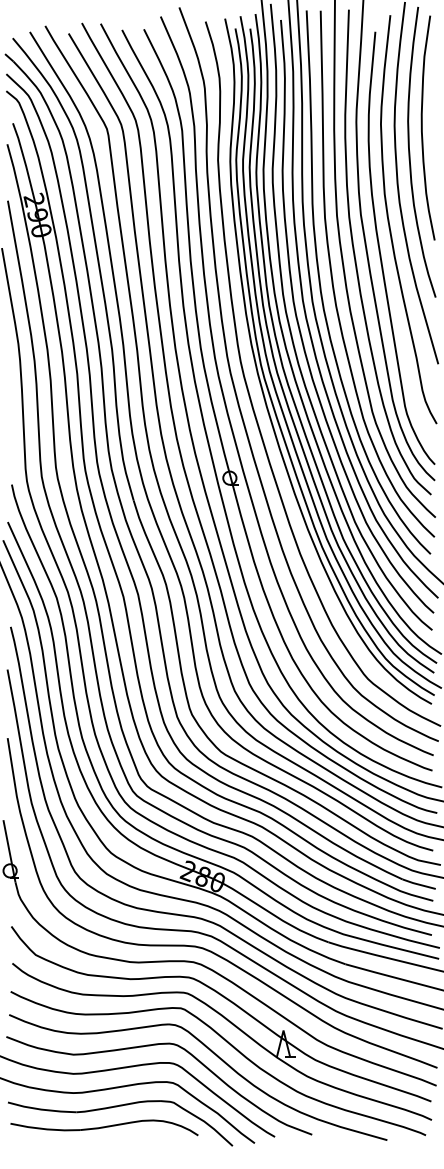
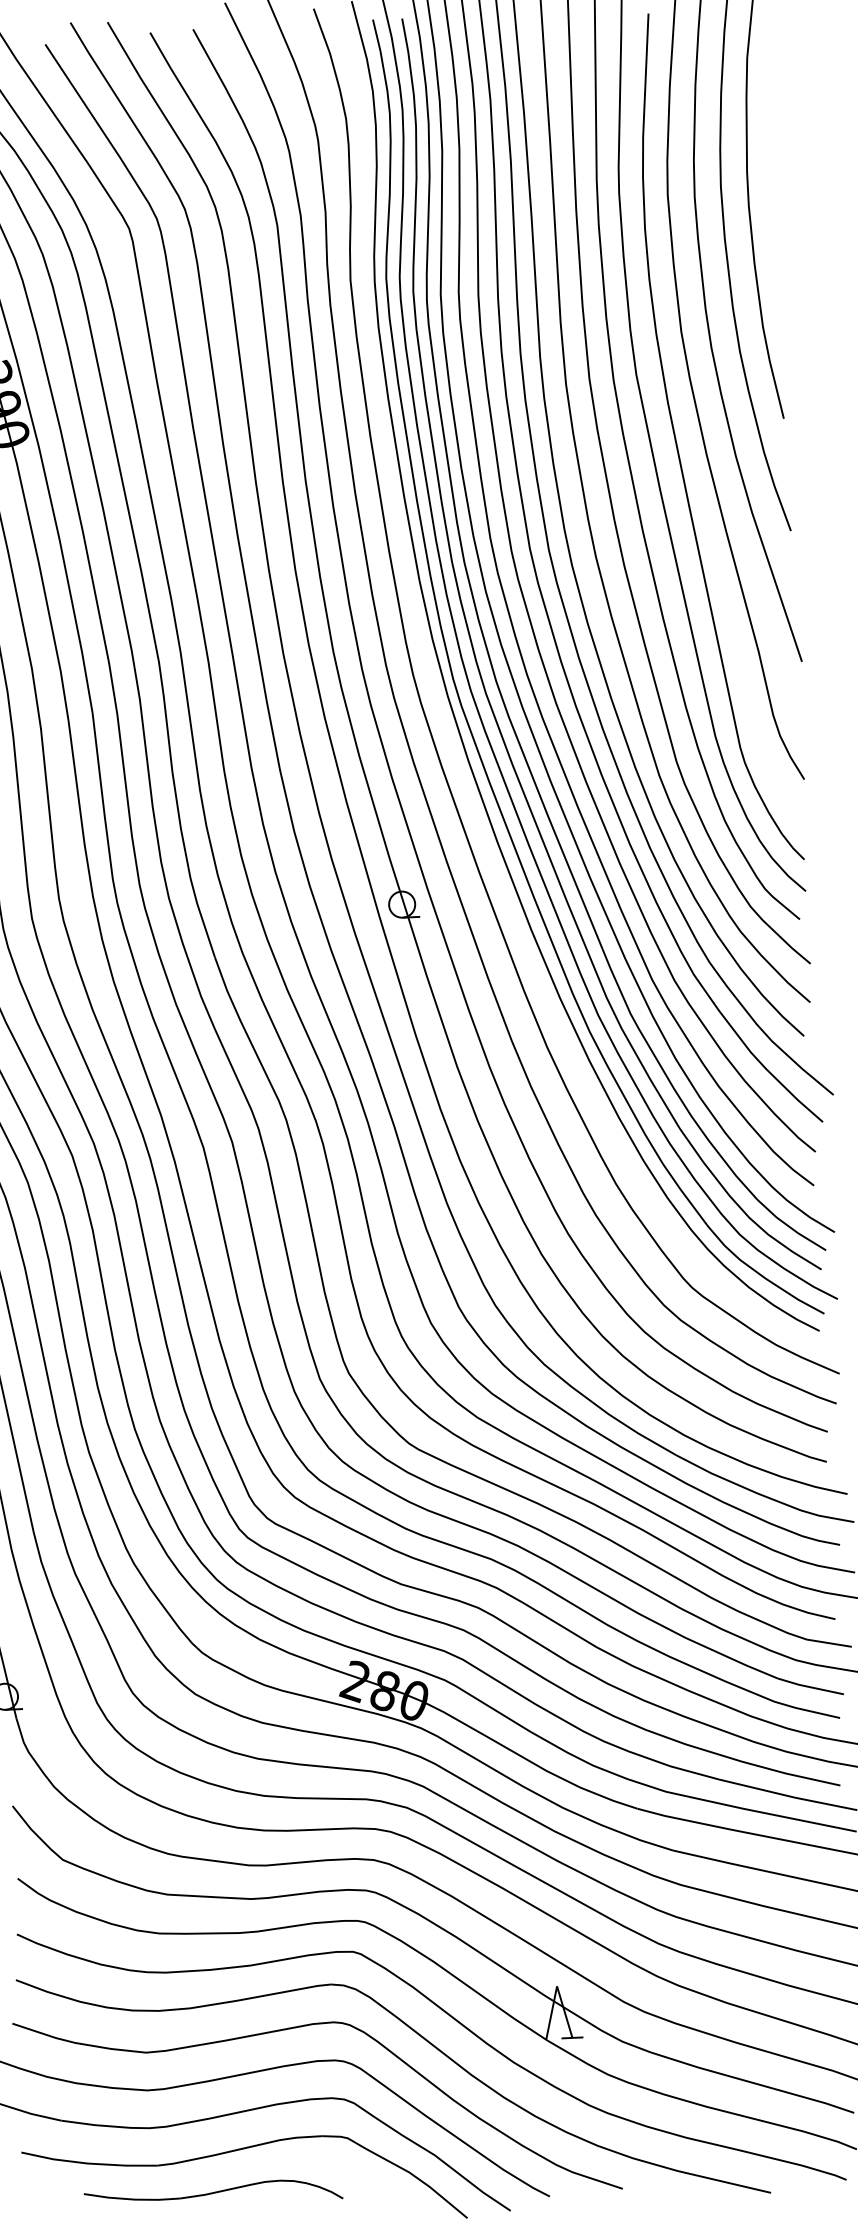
part: (104, 1127) -> (213, 2193), size x0.7

